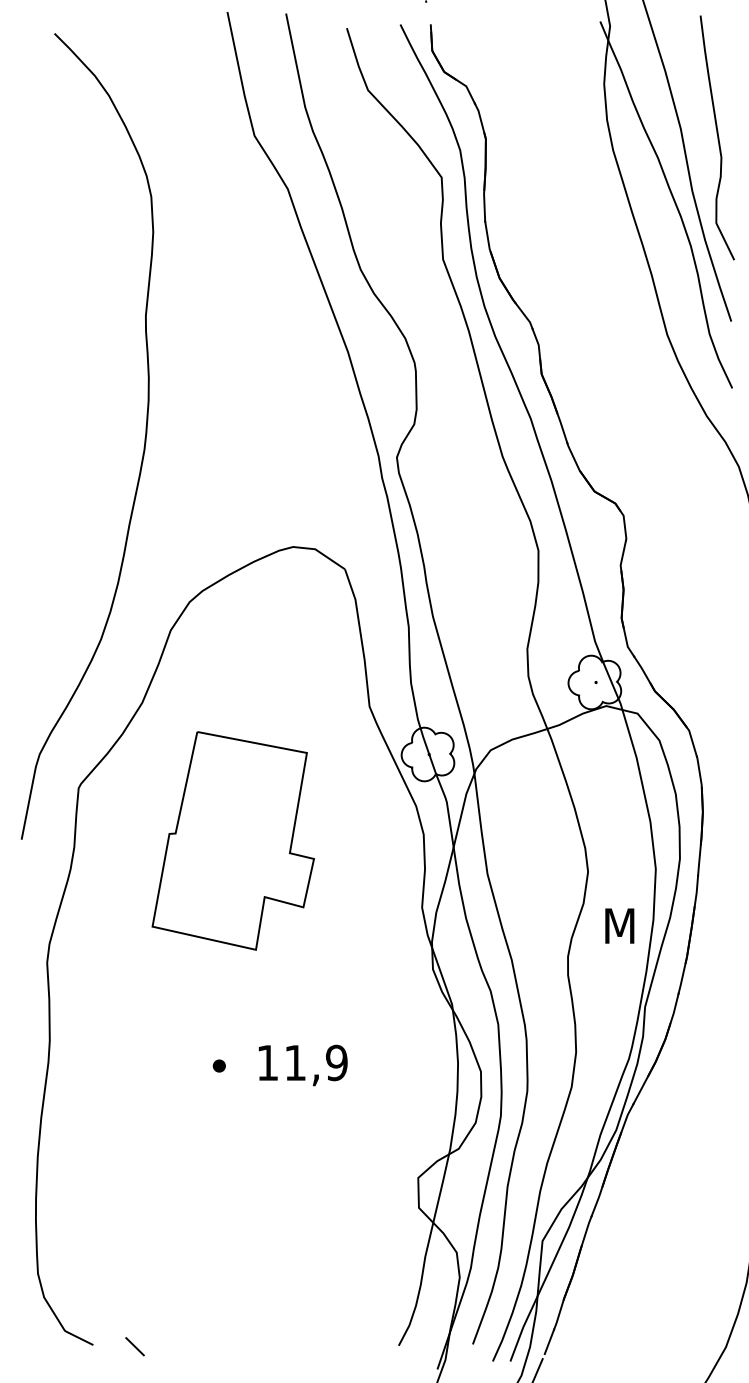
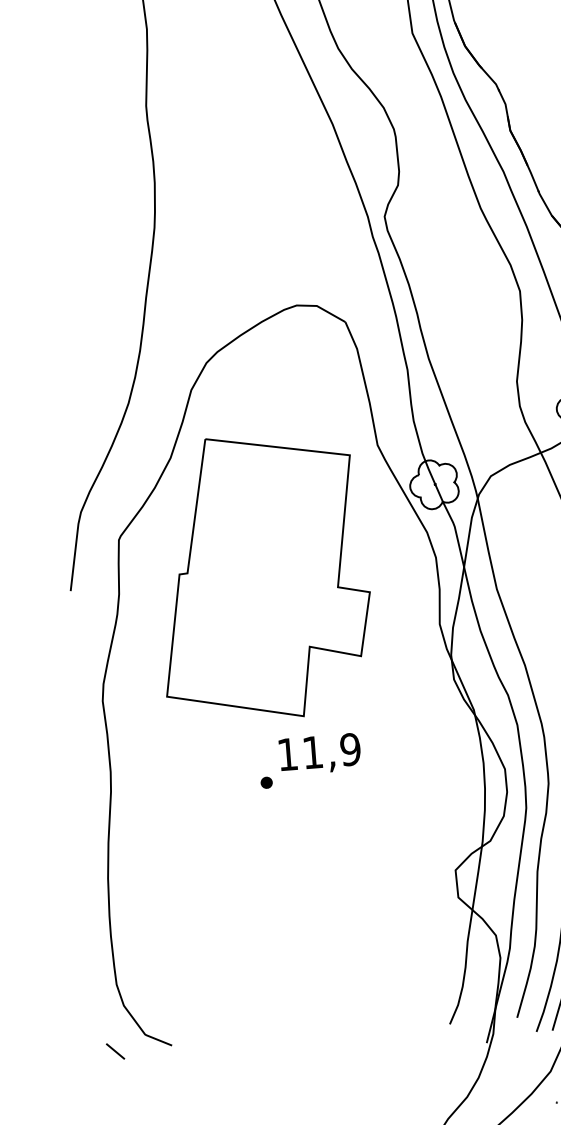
part: (233, 840) -> (263, 576), size x1.43
text: (302, 1065) -> (319, 754), moved
line: (134, 1346) -> (115, 1051), moved

